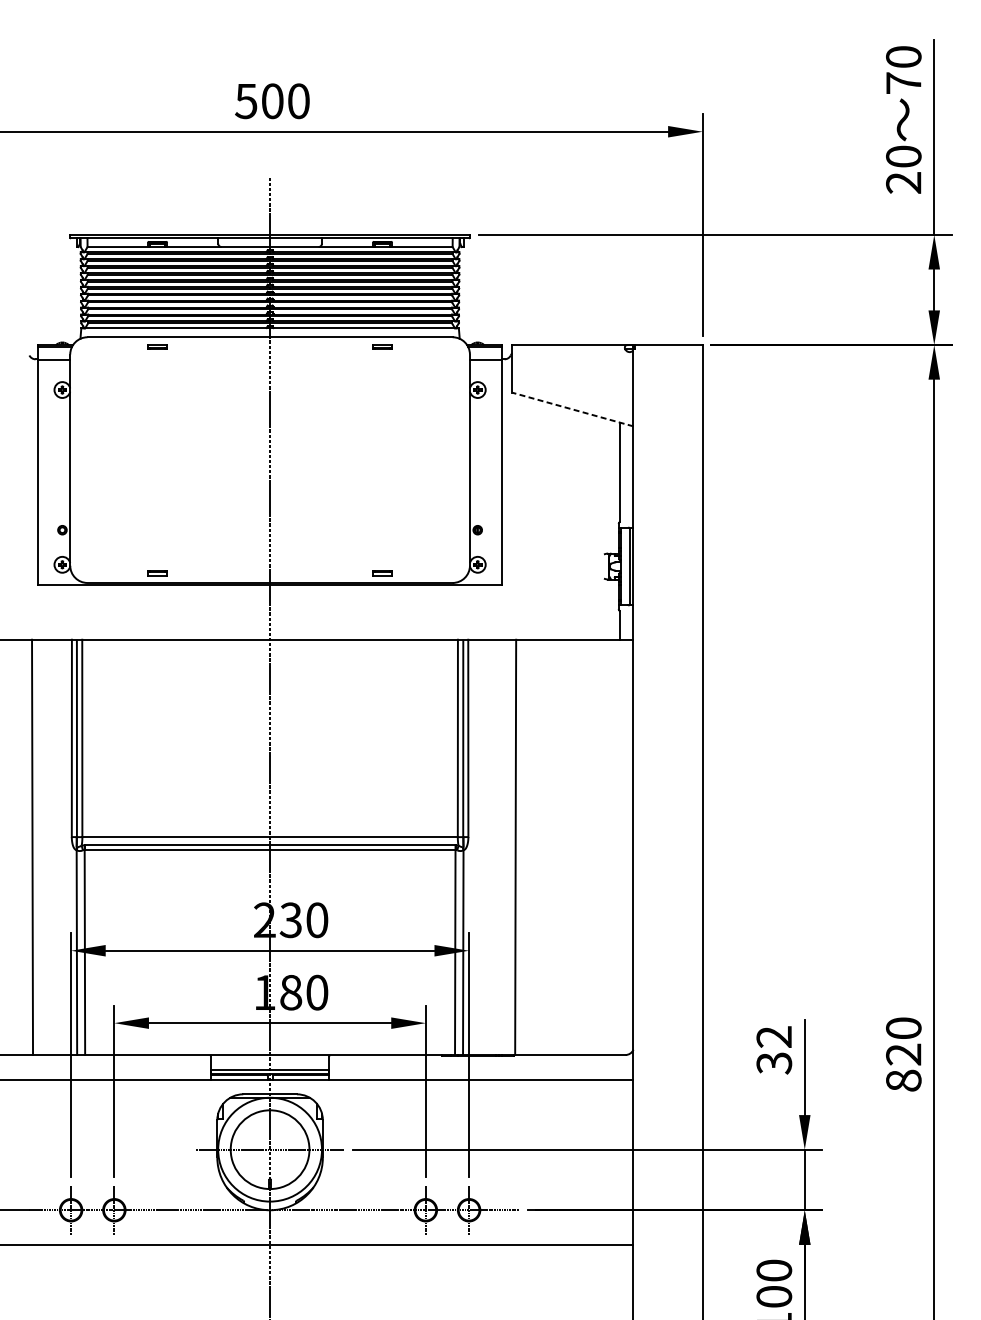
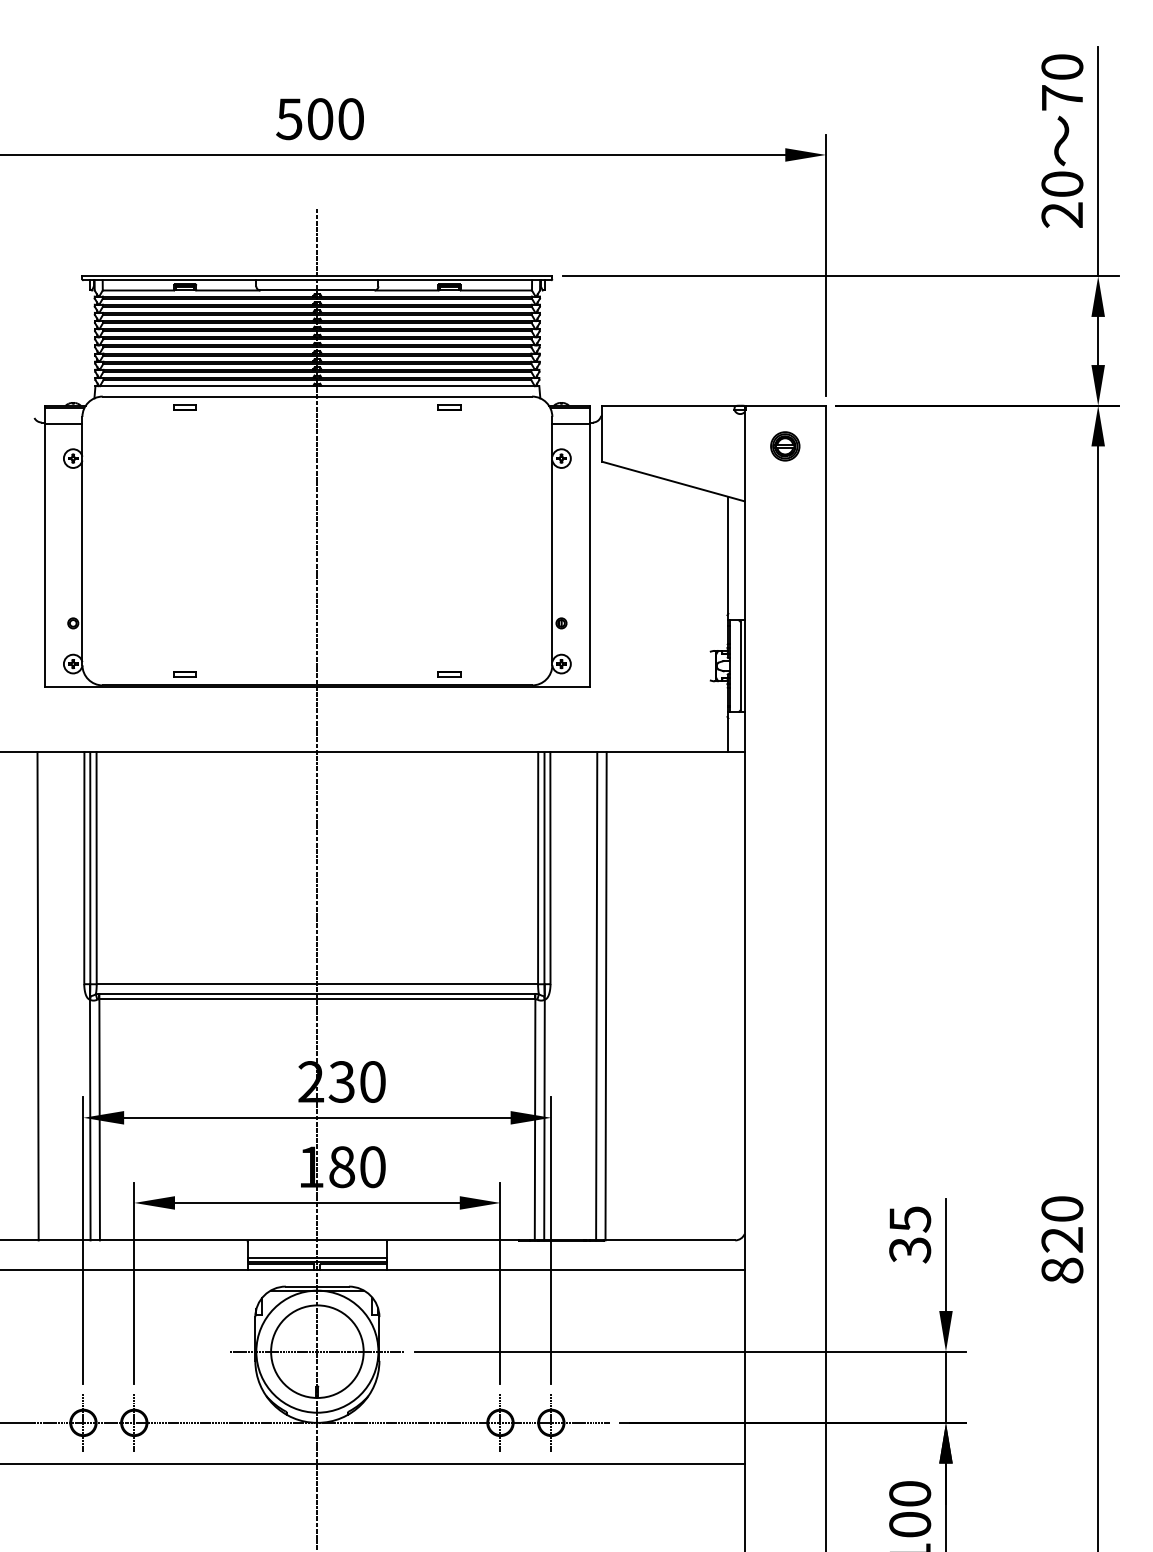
part: (668, 379) -> (785, 446), added
line: (573, 409) -> (673, 481), dashed -> solid
line: (507, 847) -> (596, 996), added
text: (774, 1037) -> (910, 1219), 32 -> 35

